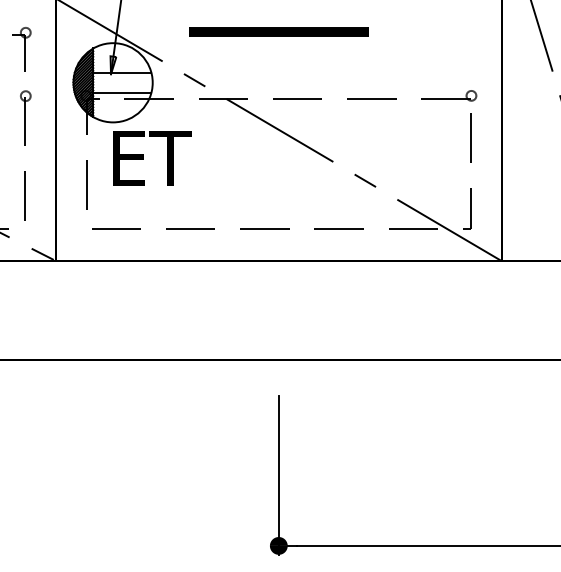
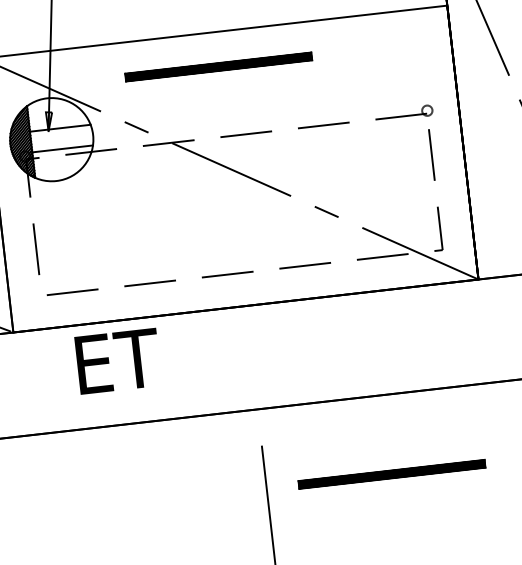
text: (152, 158) -> (118, 361), moved
part: (398, 435) -> (391, 473), added

